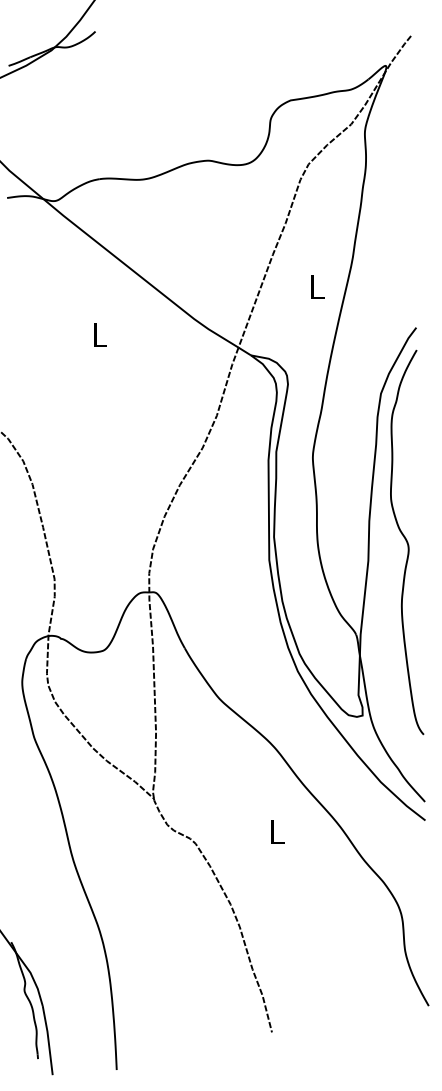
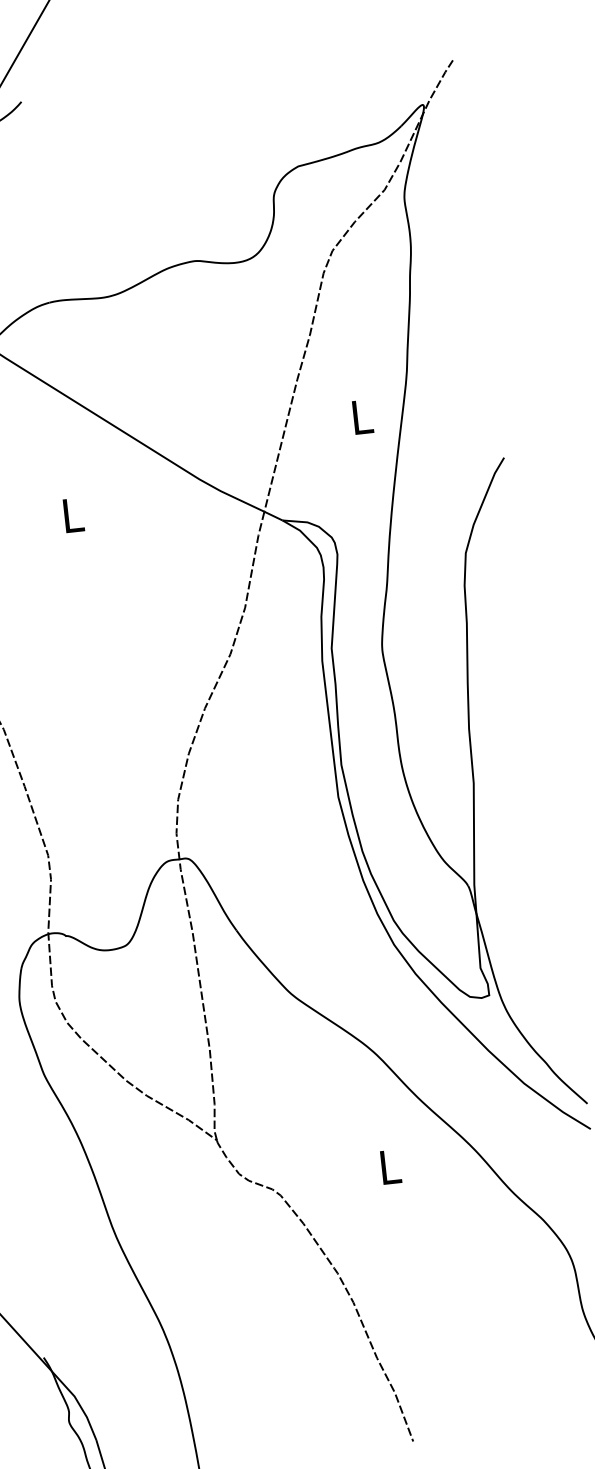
curve: (407, 542) -> (524, 752), removed

